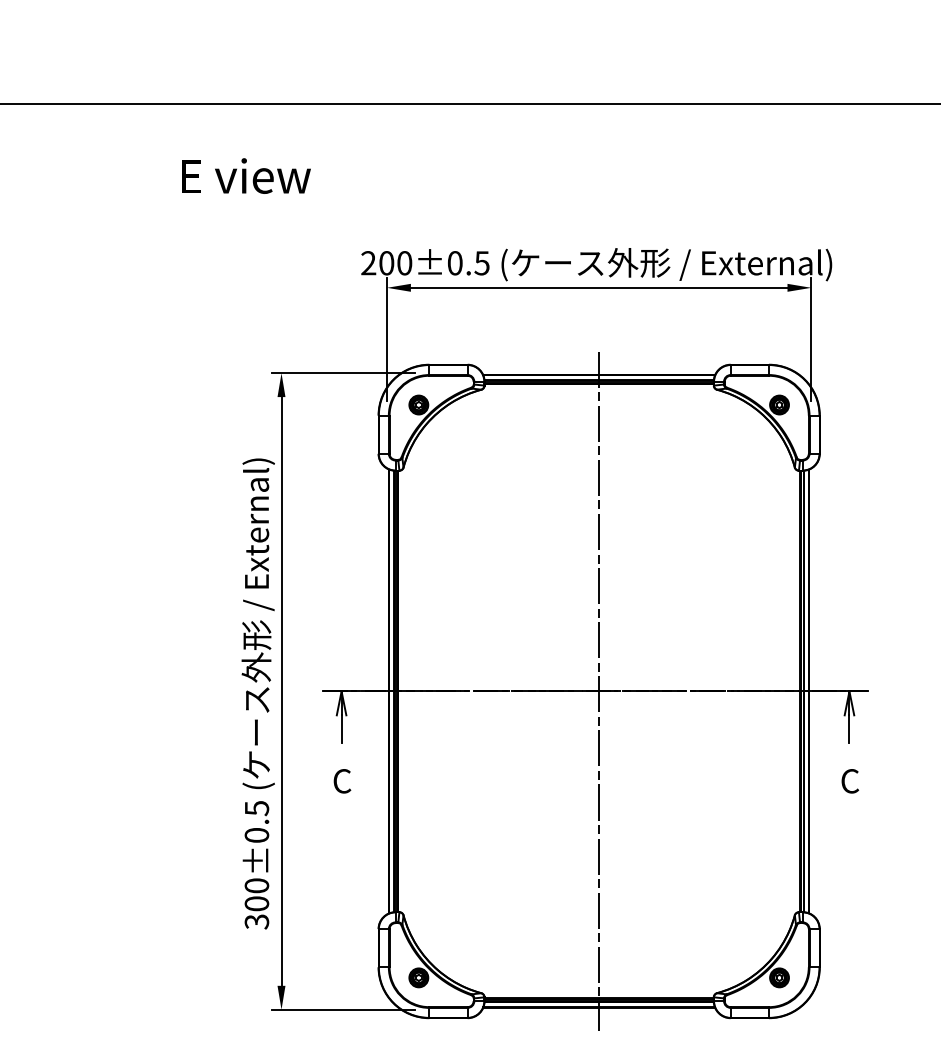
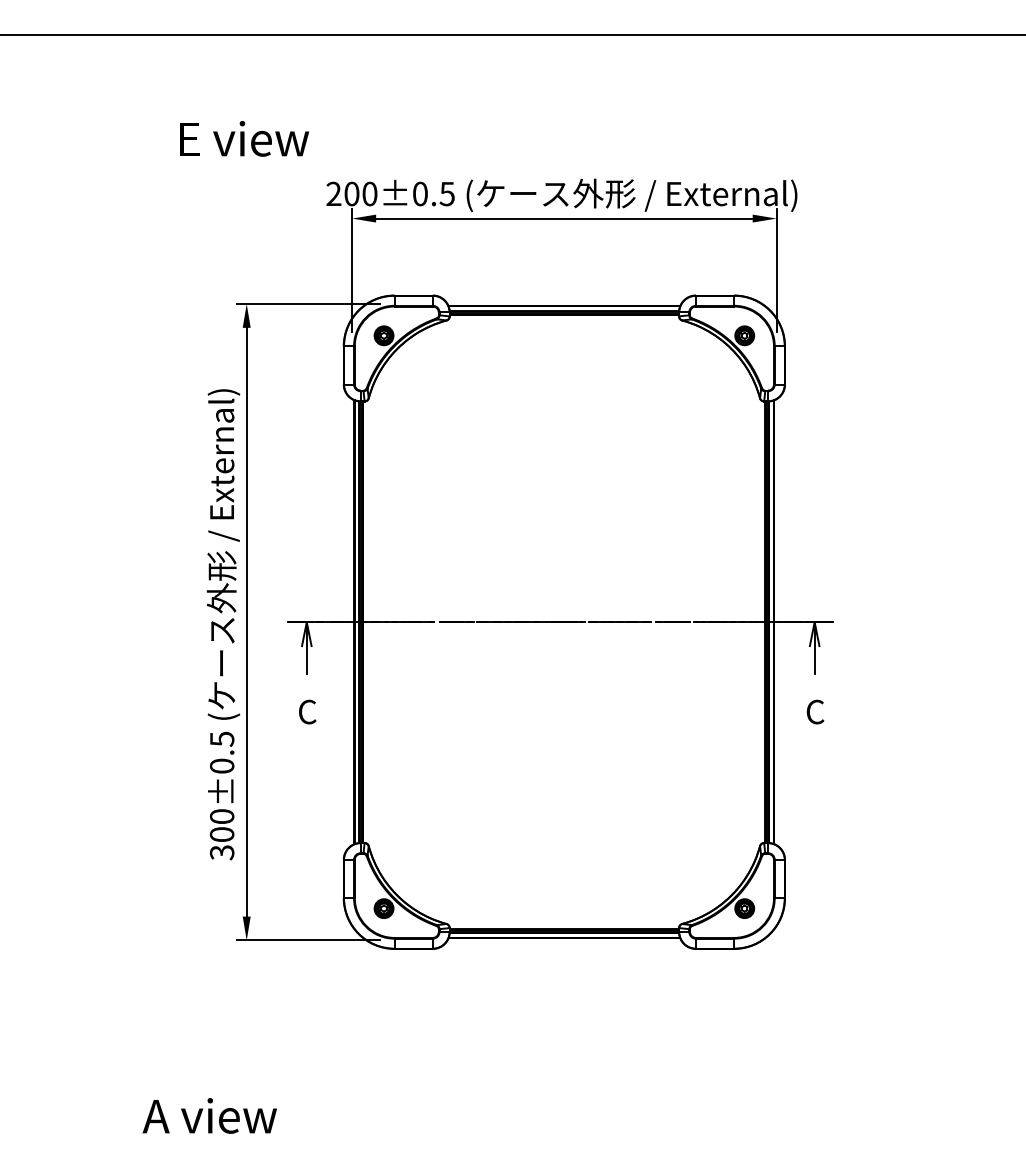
text: (246, 175) -> (244, 138), moved
line: (599, 691) -> (564, 622), removed

